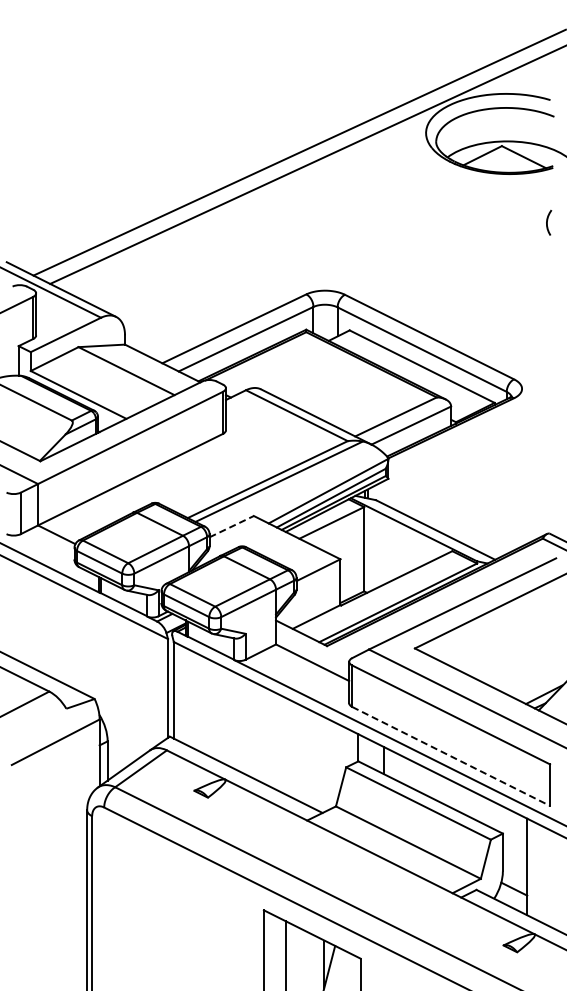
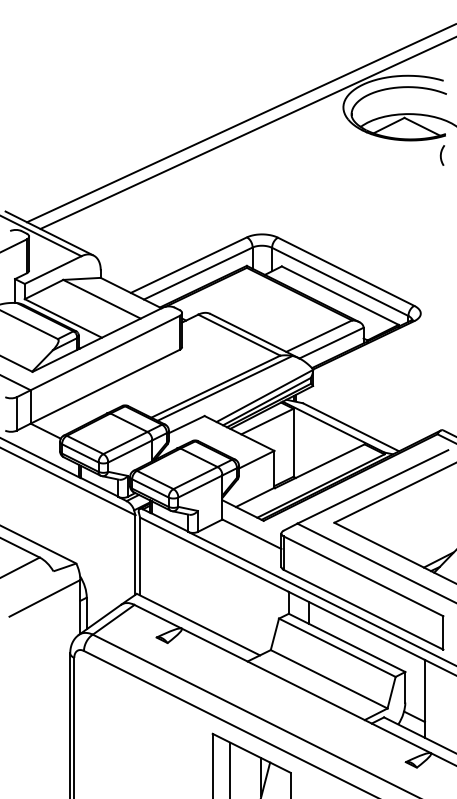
curve: (547, 222) -> (441, 155), moved
line: (231, 526) -> (186, 424), dashed -> solid
line: (451, 756) -> (363, 609), dashed -> solid

